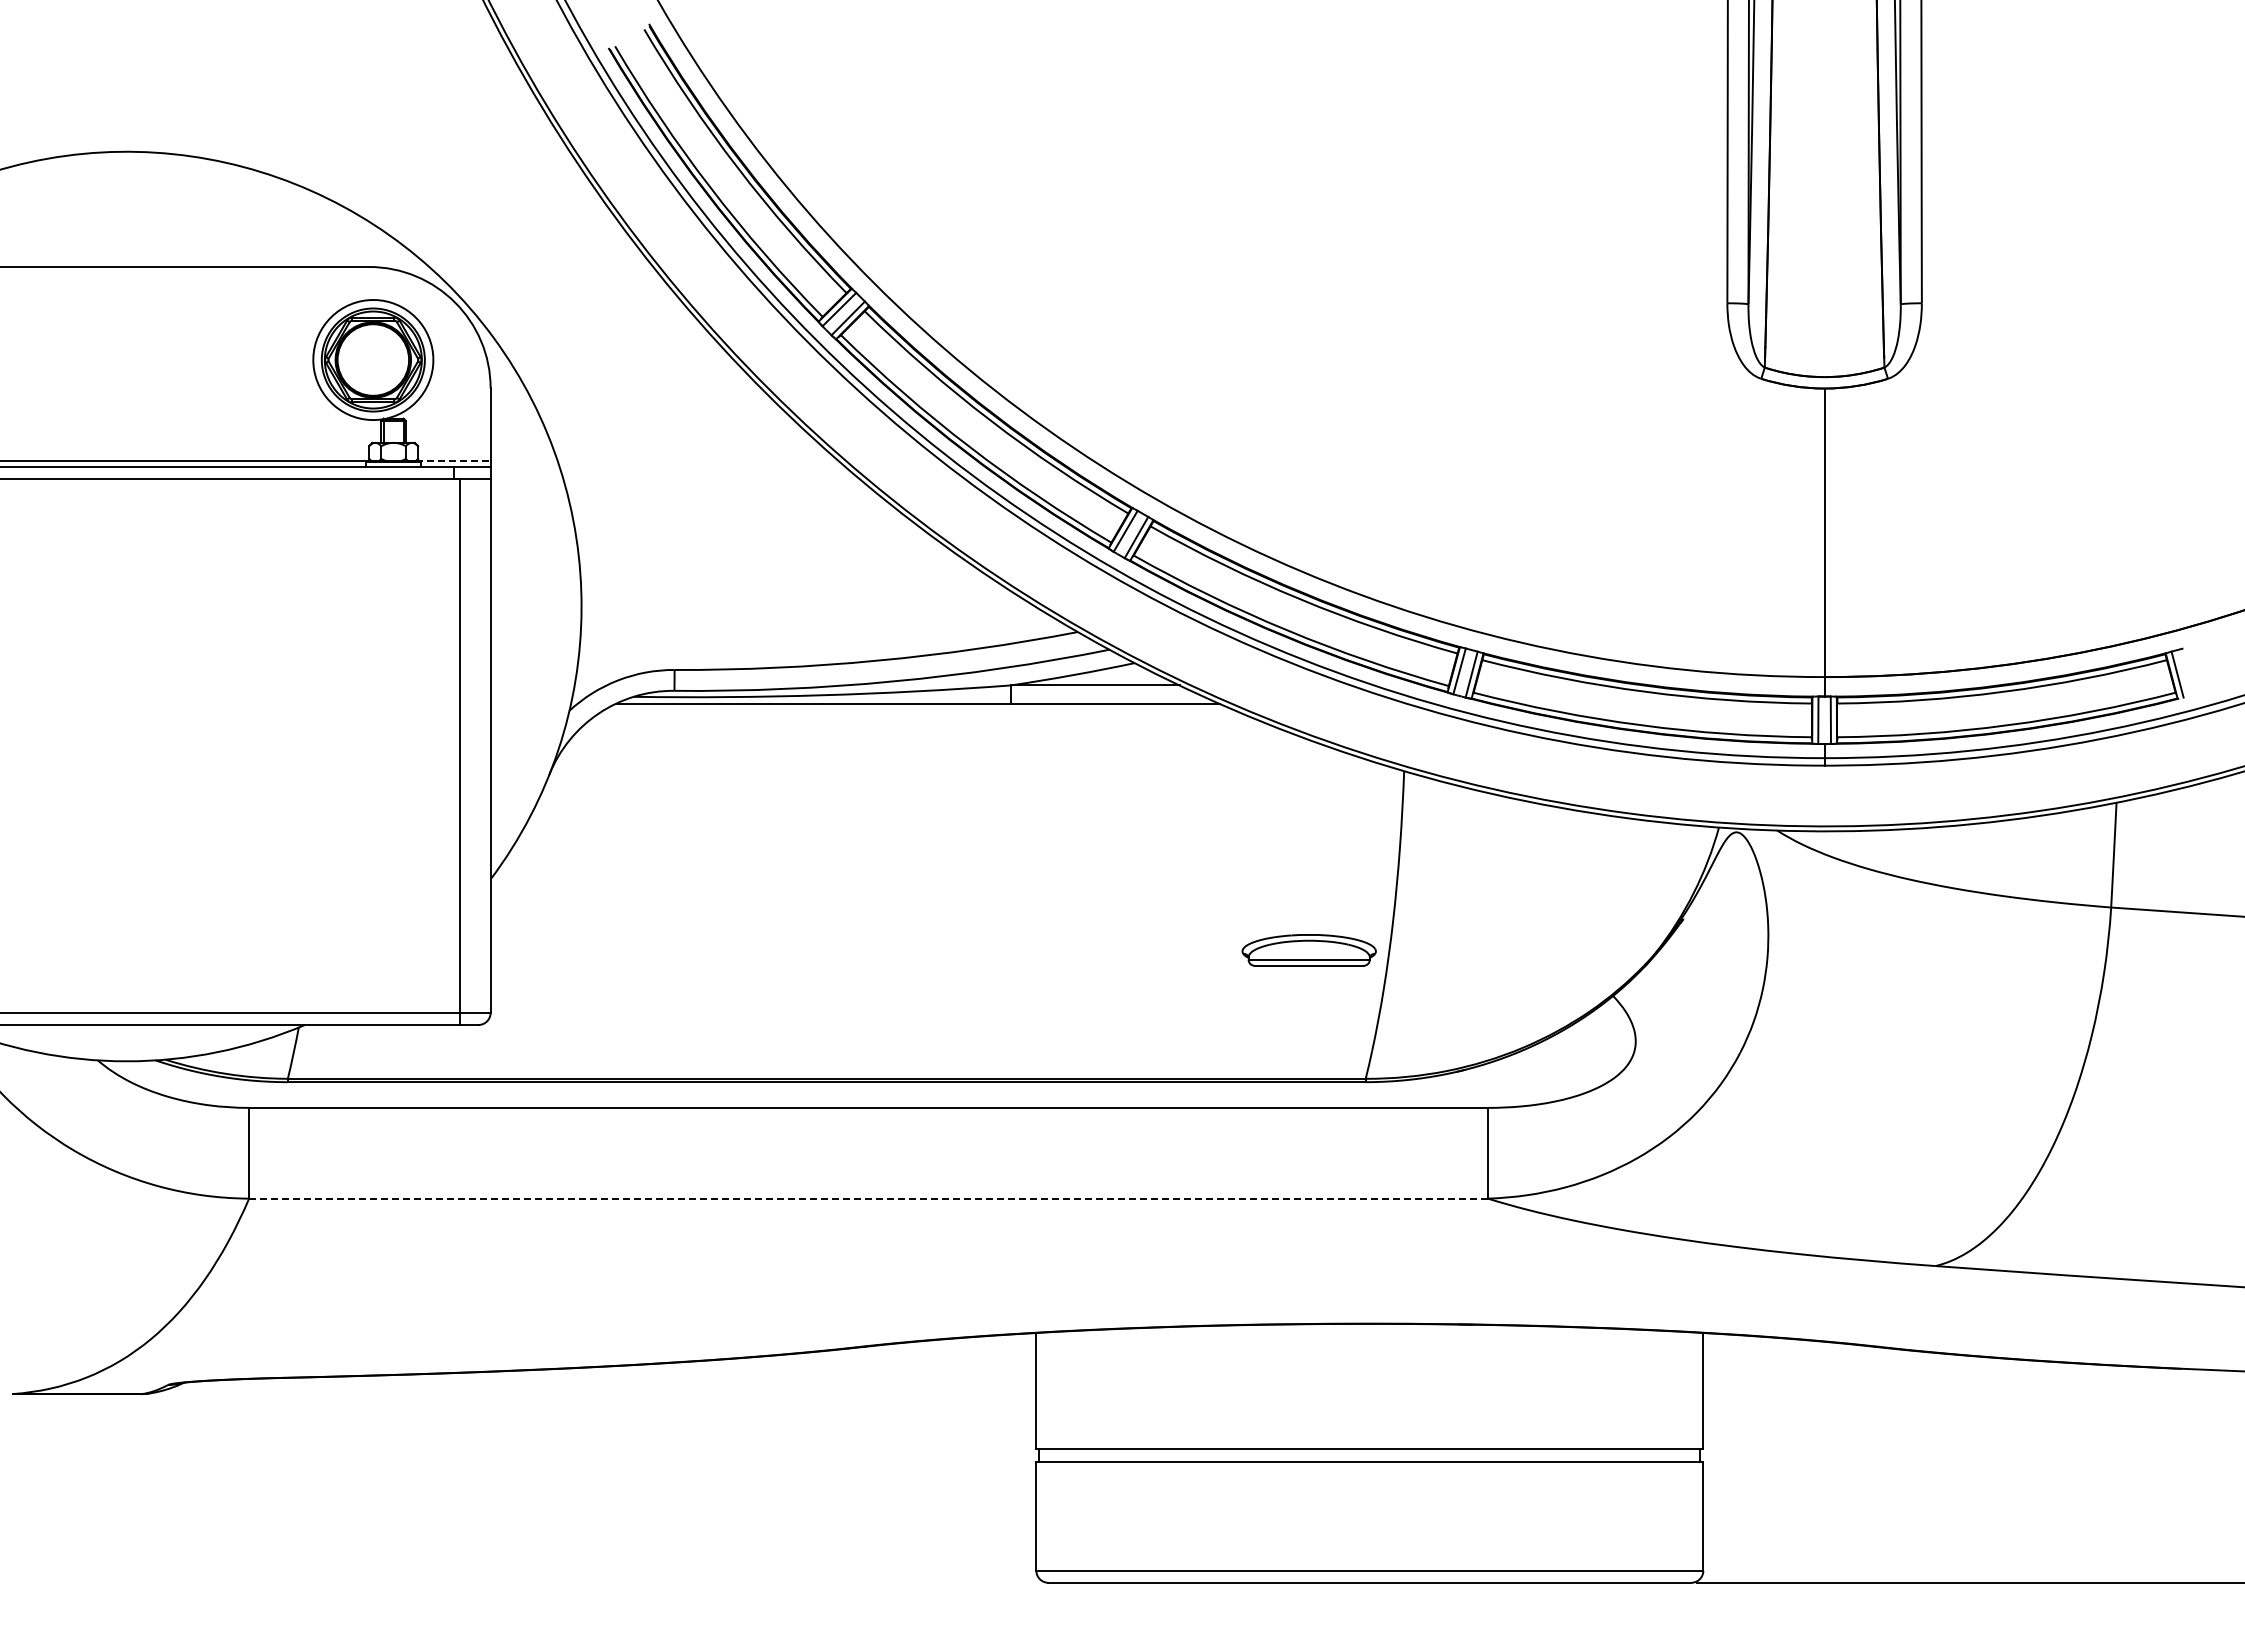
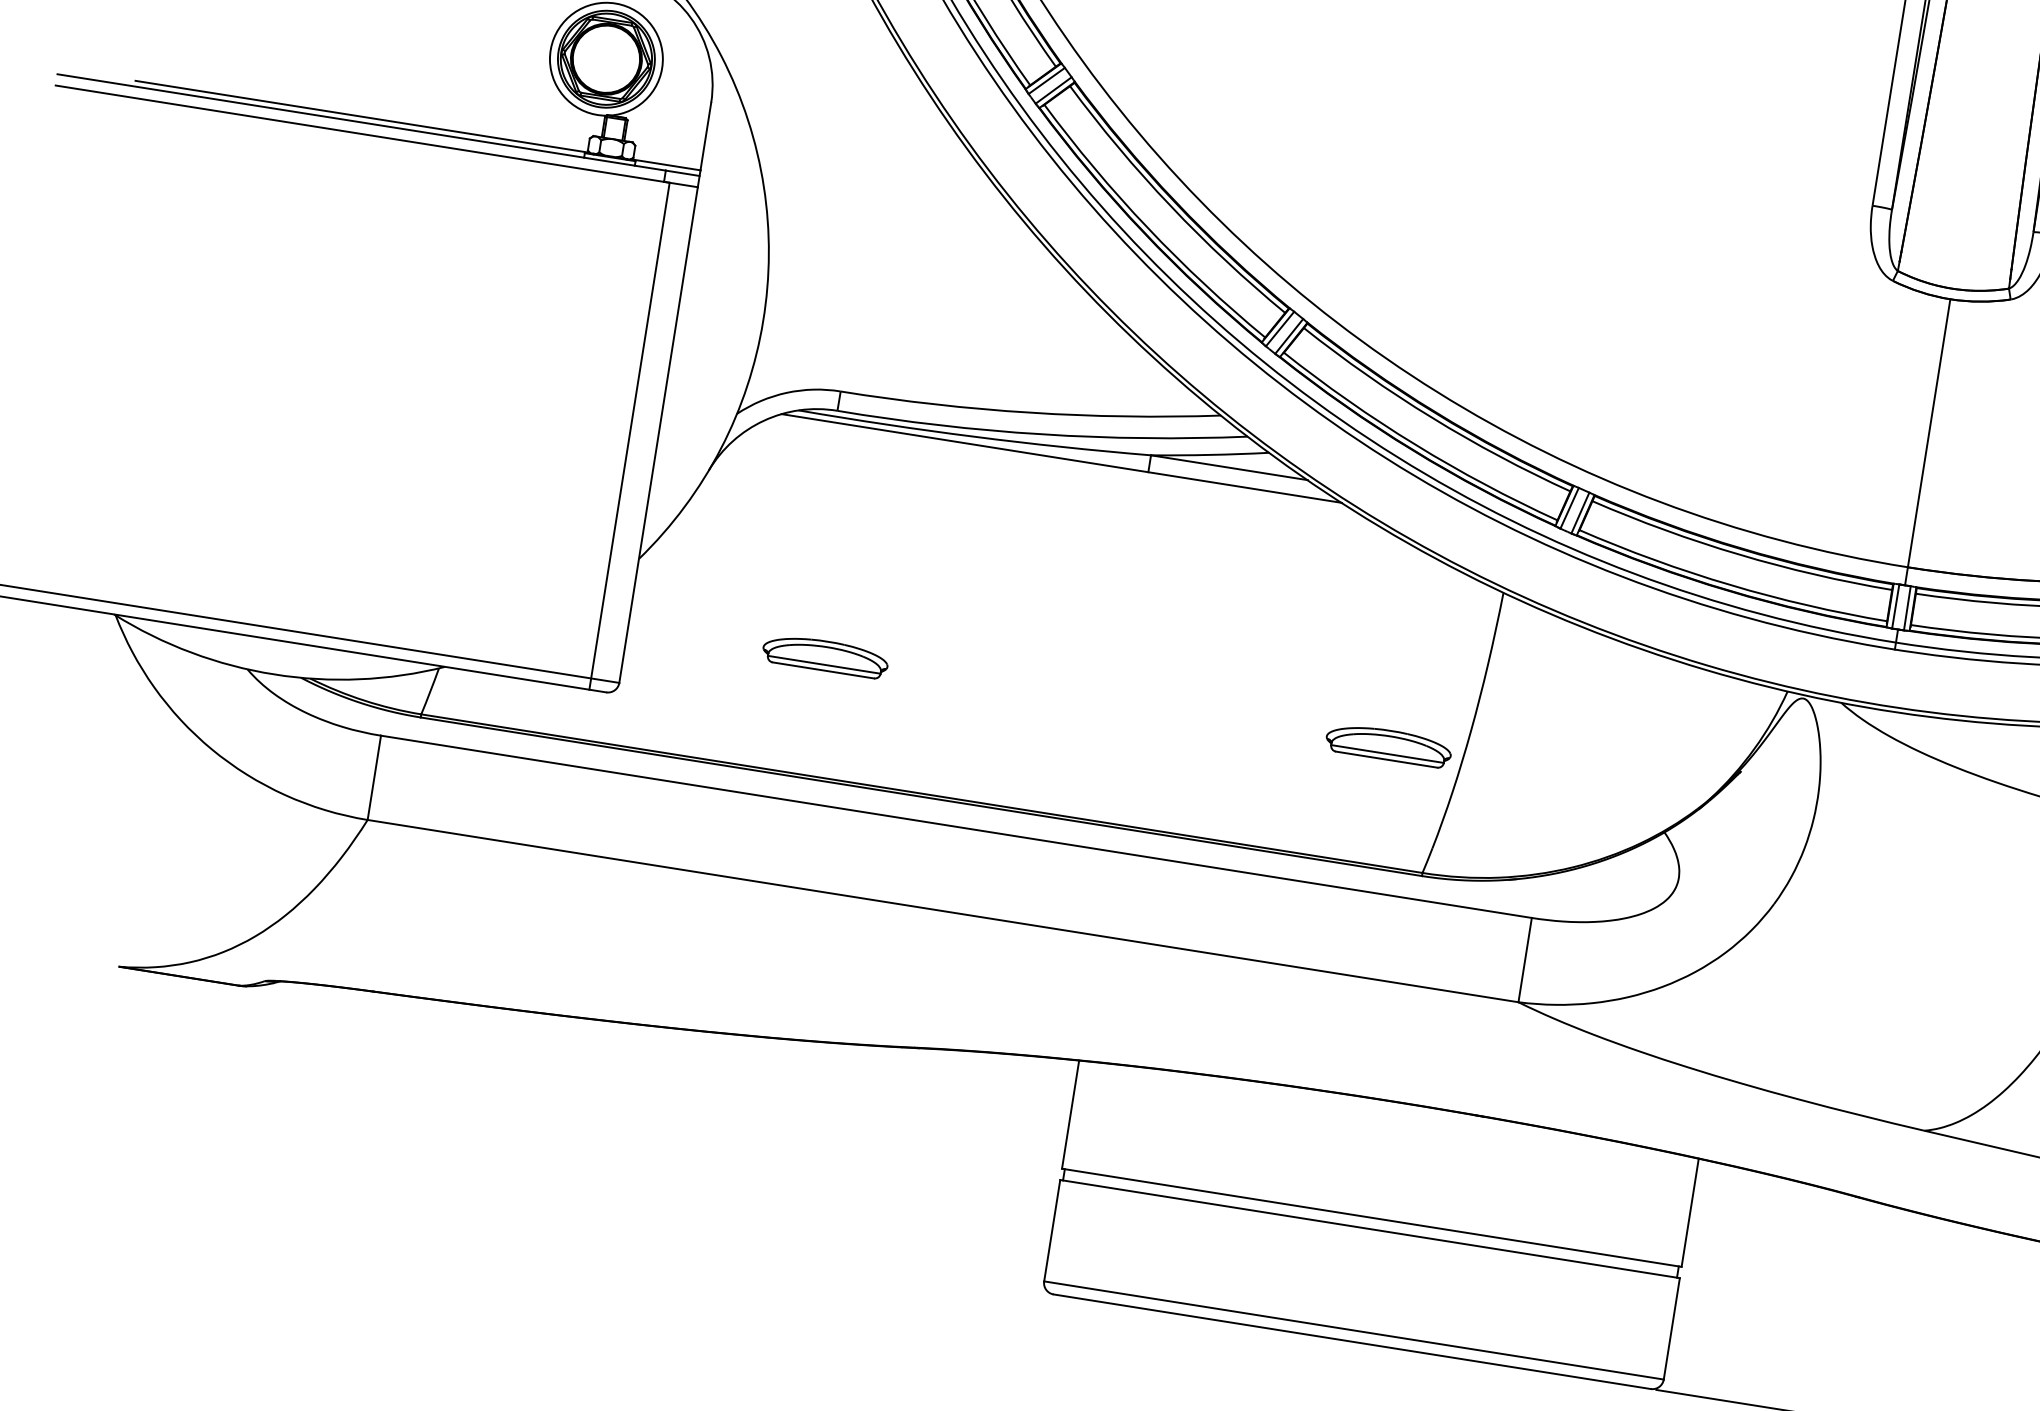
line: (453, 461) -> (665, 165), dashed -> solid
part: (702, 950) -> (825, 656), added
line: (868, 1198) -> (943, 910), dashed -> solid

